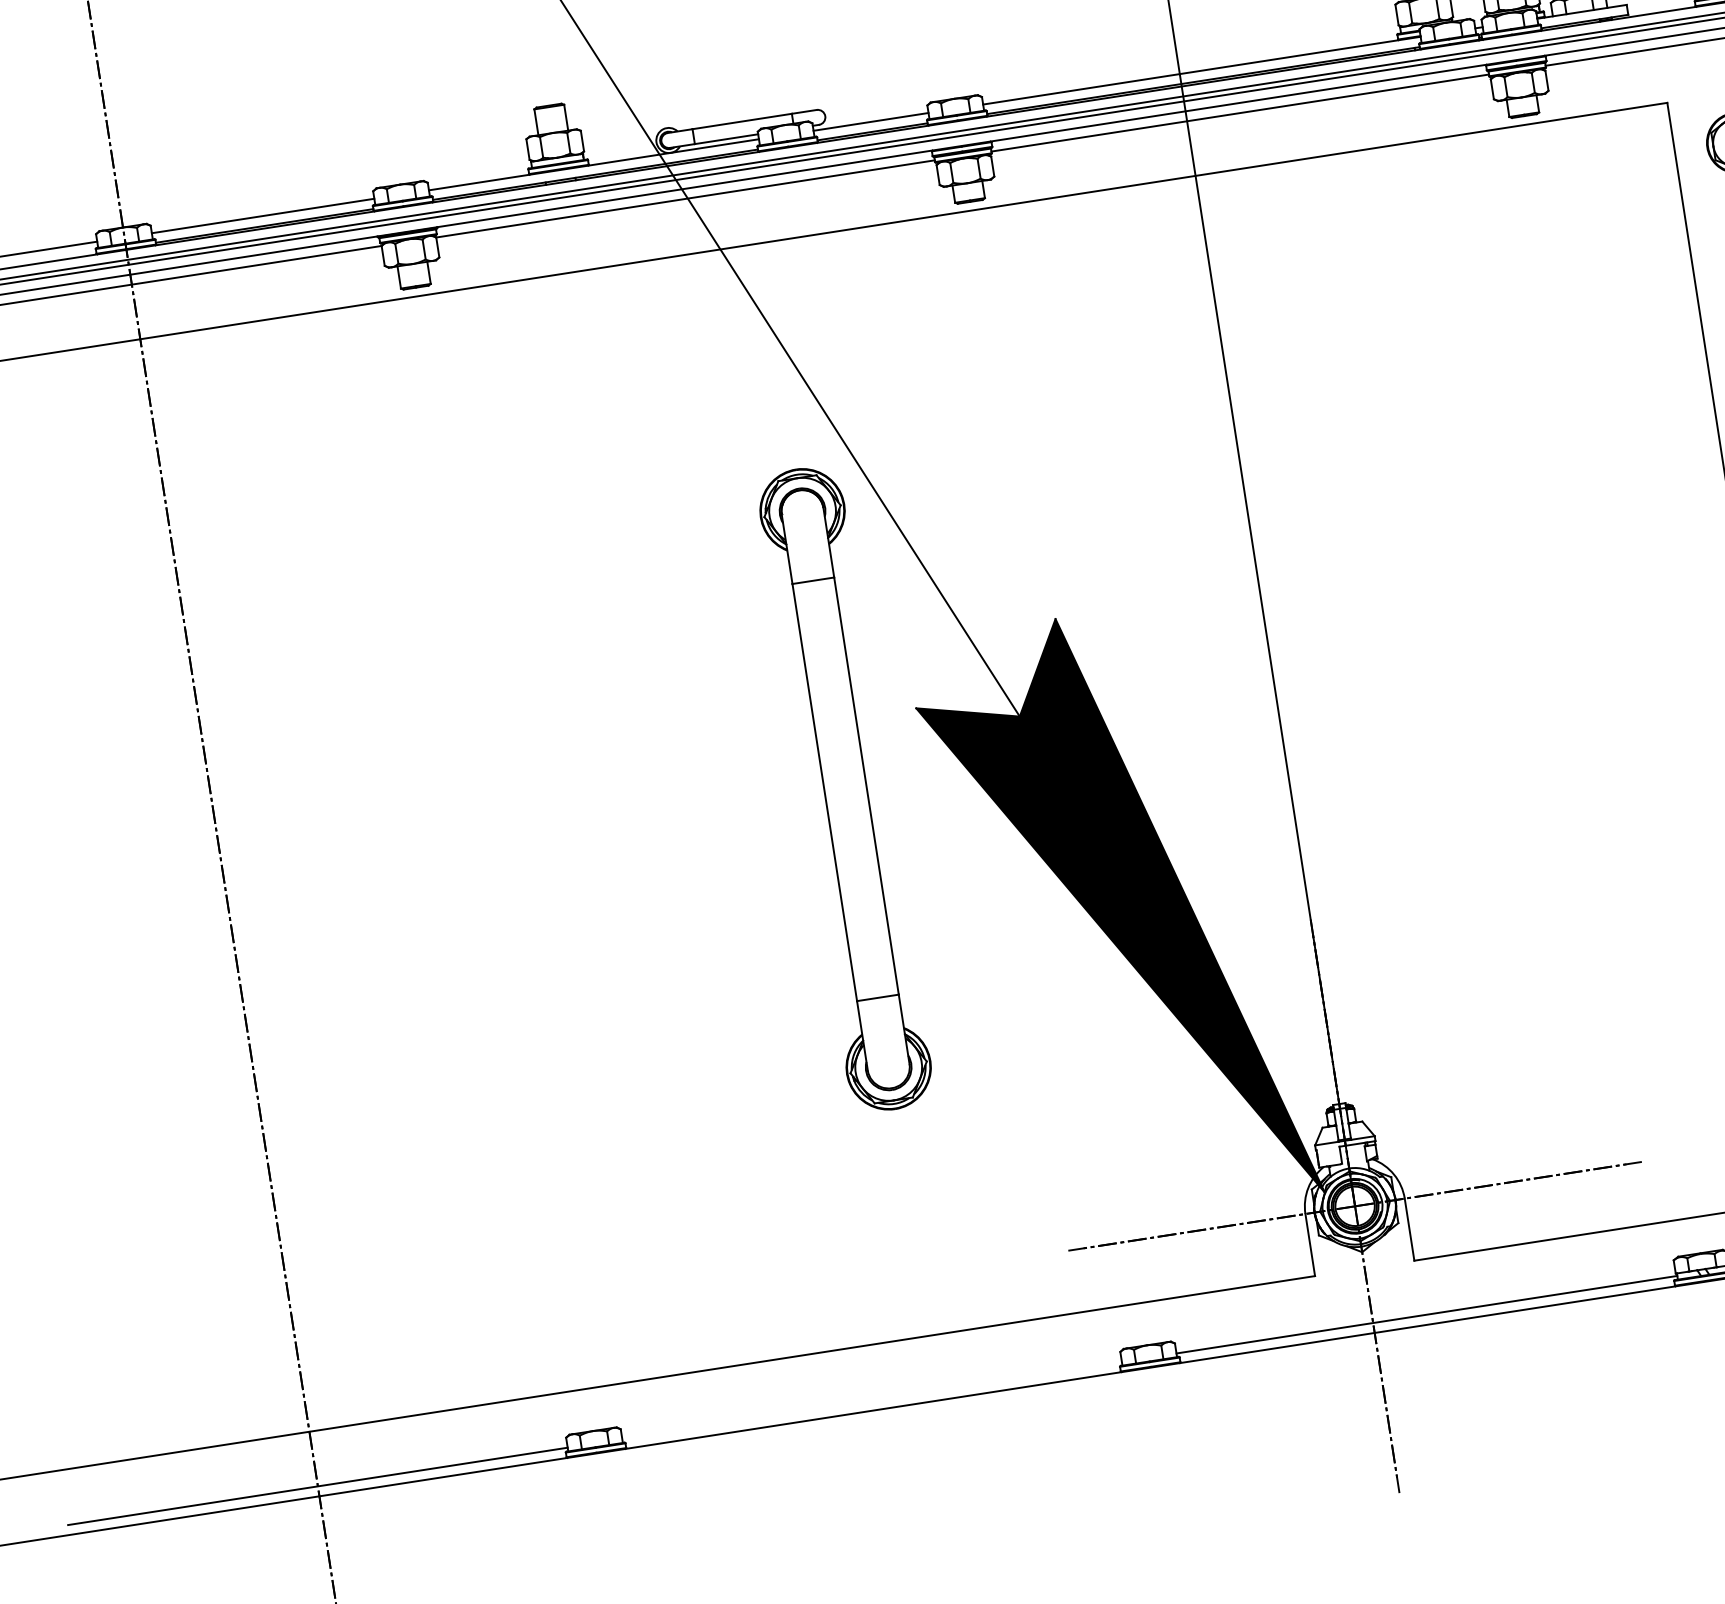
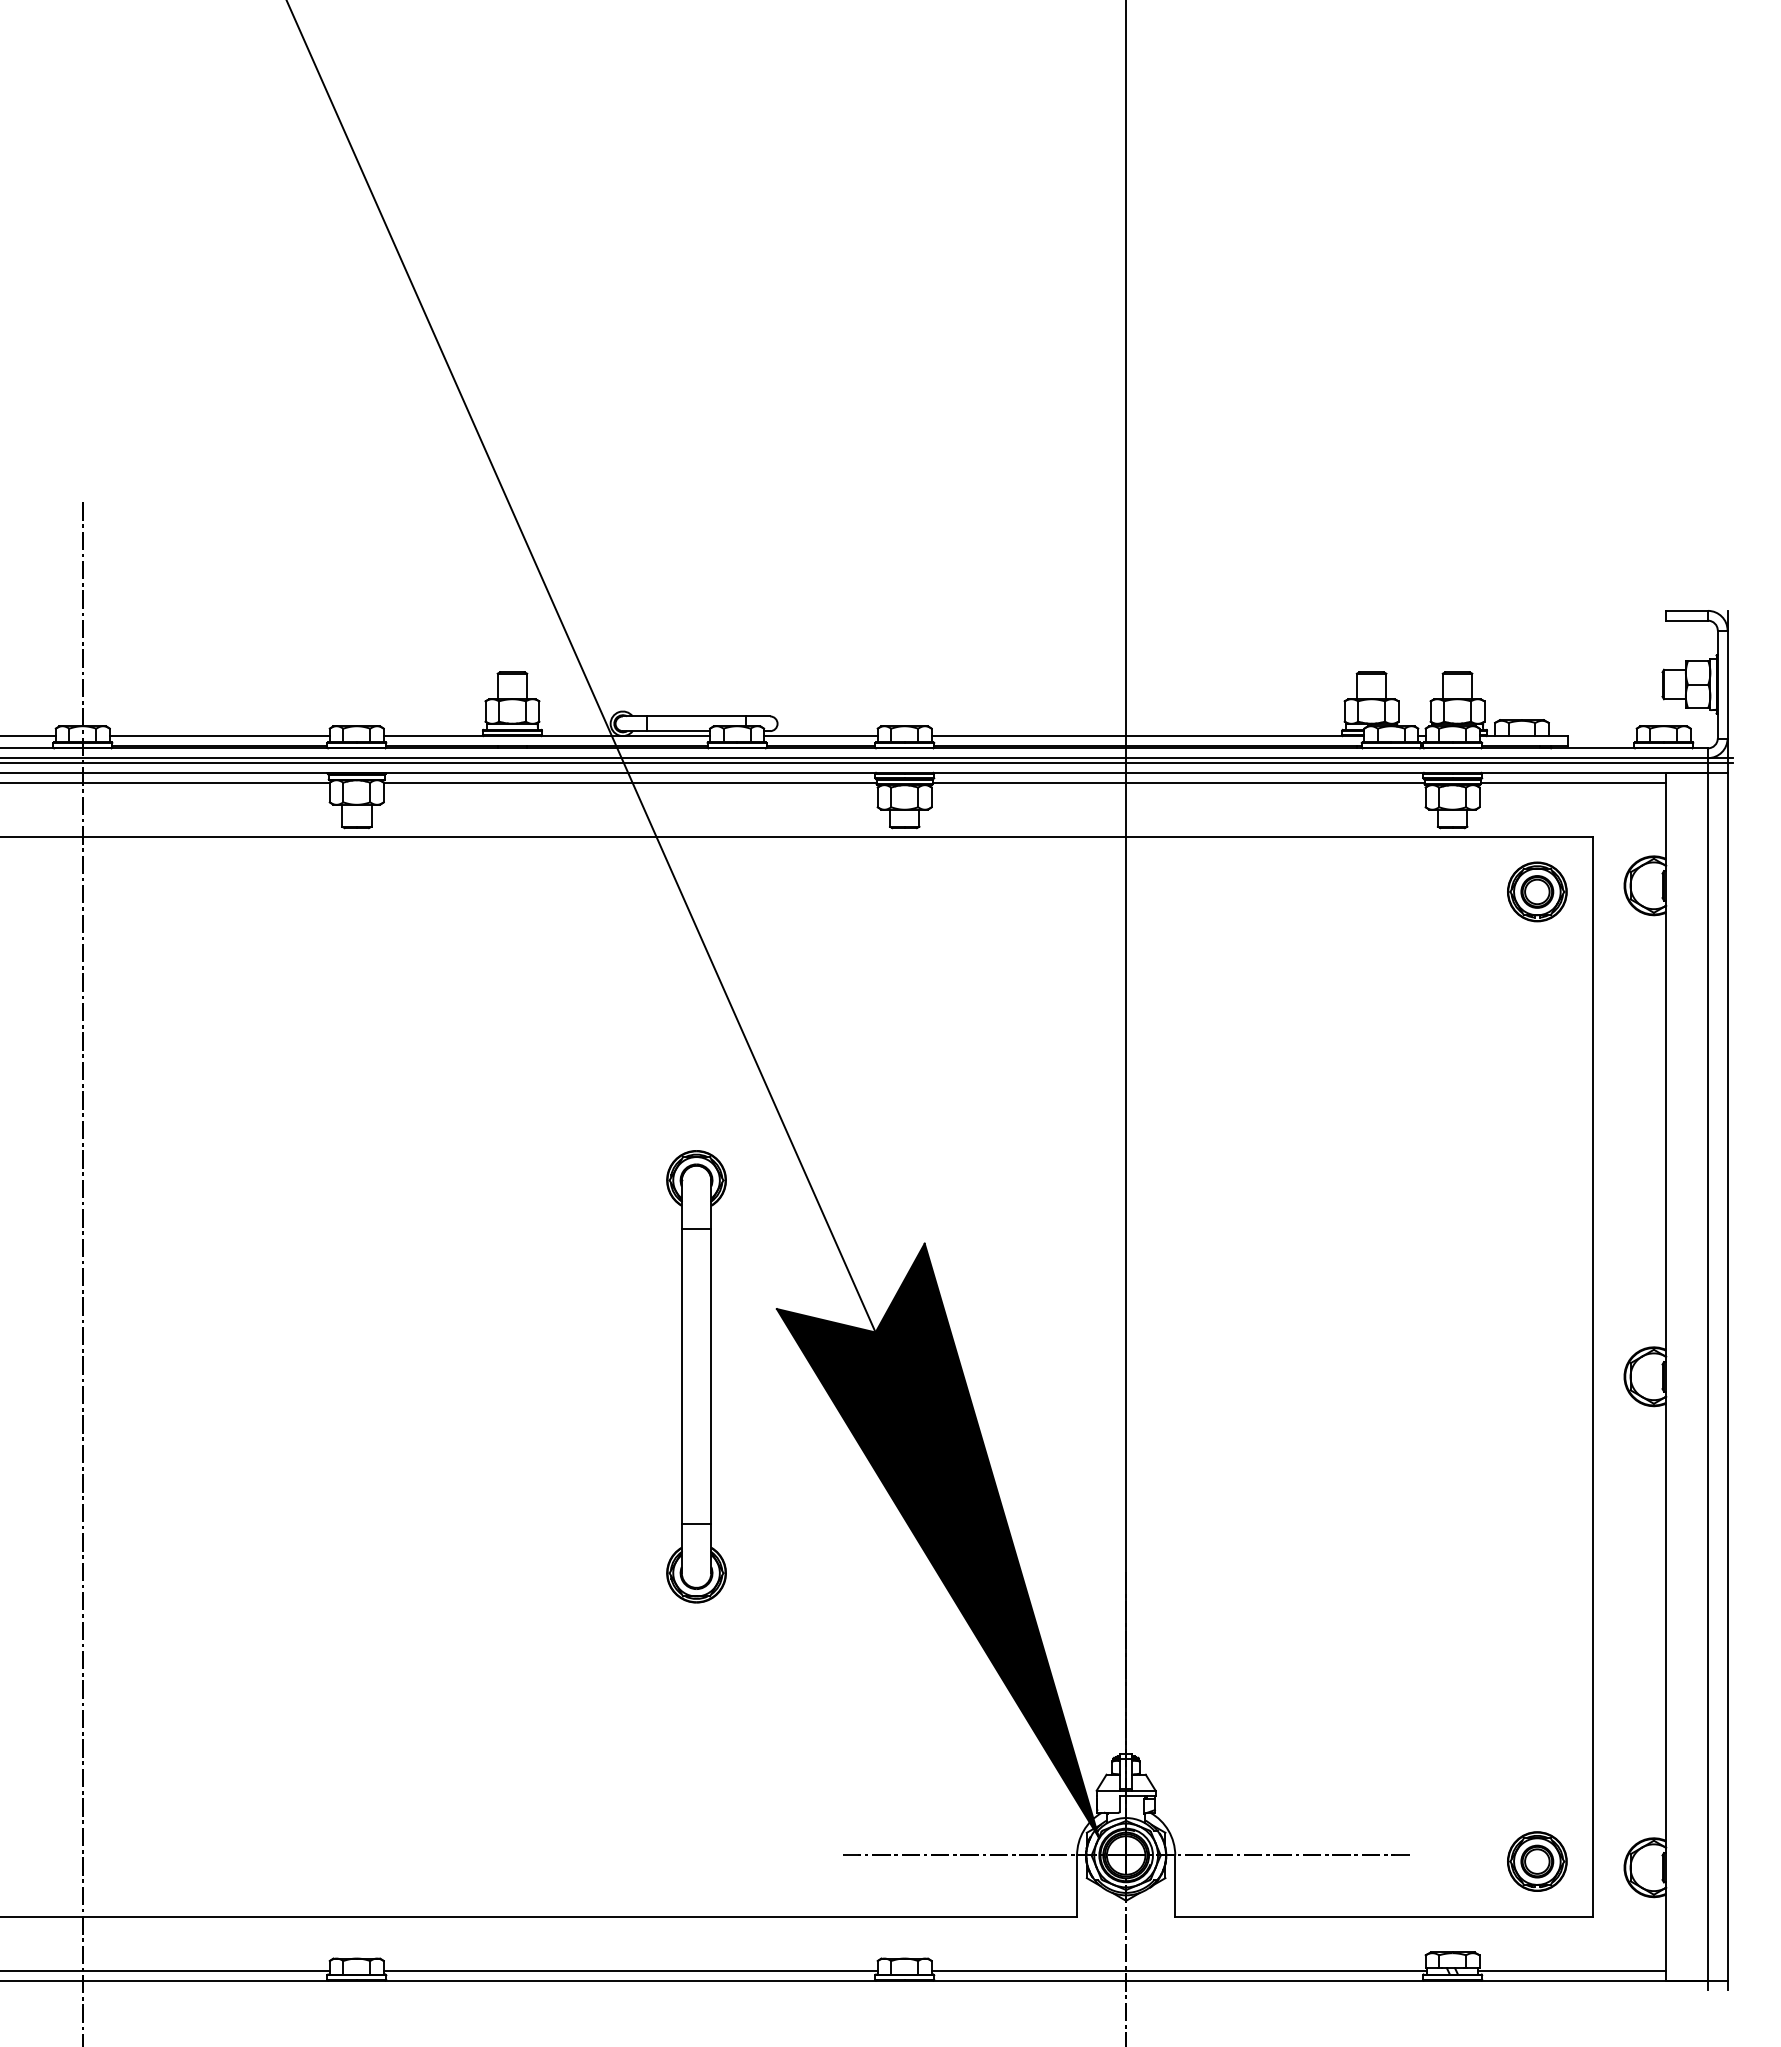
part: (1620, 166) -> (1537, 891), added
part: (845, 789) -> (696, 1376), size x0.71
line: (871, 1400) -> (630, 1970), added

